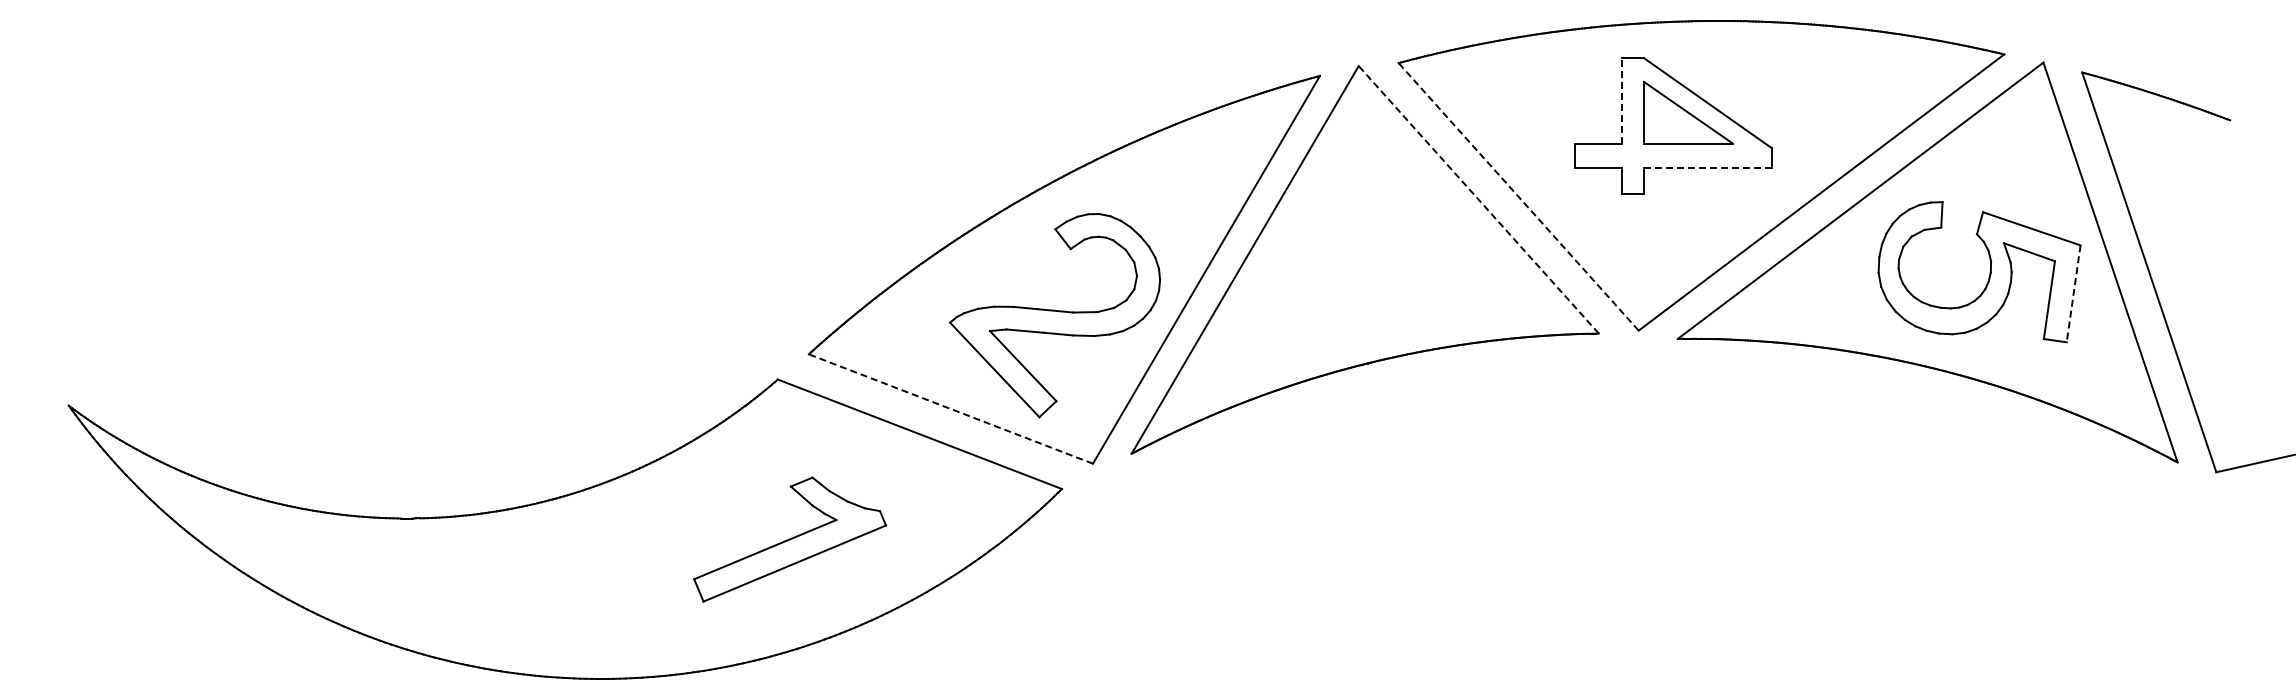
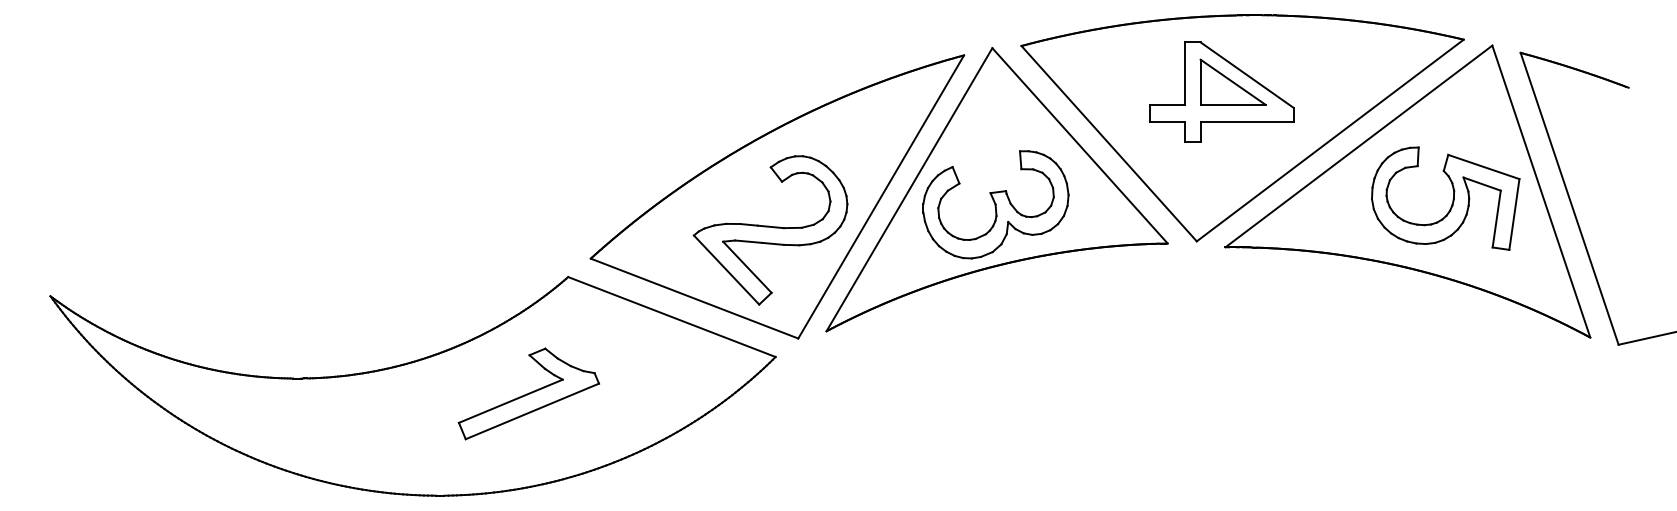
line: (1621, 100) -> (1184, 73), dashed -> solid
line: (1707, 167) -> (1247, 122), dashed -> solid
line: (1518, 196) -> (1109, 143), dashed -> solid
line: (1478, 199) -> (1079, 145), dashed -> solid
part: (1363, 280) -> (995, 204), added
line: (2073, 293) -> (1514, 214), dashed -> solid
line: (950, 408) -> (694, 298), dashed -> solid
part: (790, 539) -> (529, 393), moved

